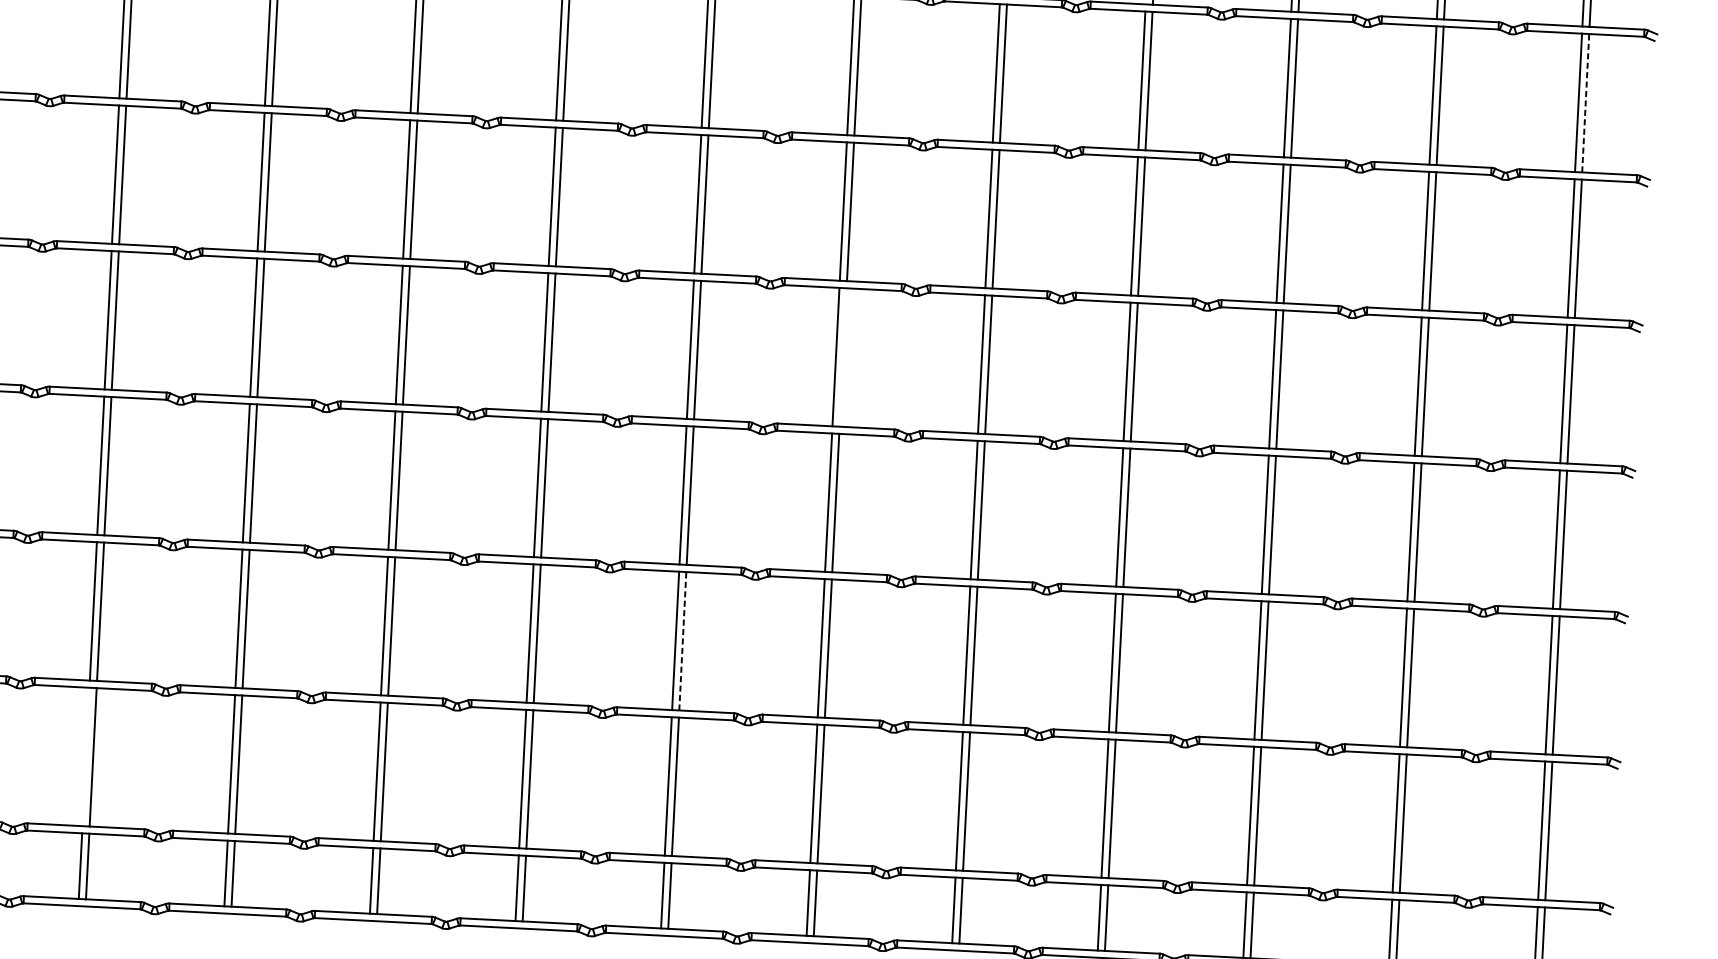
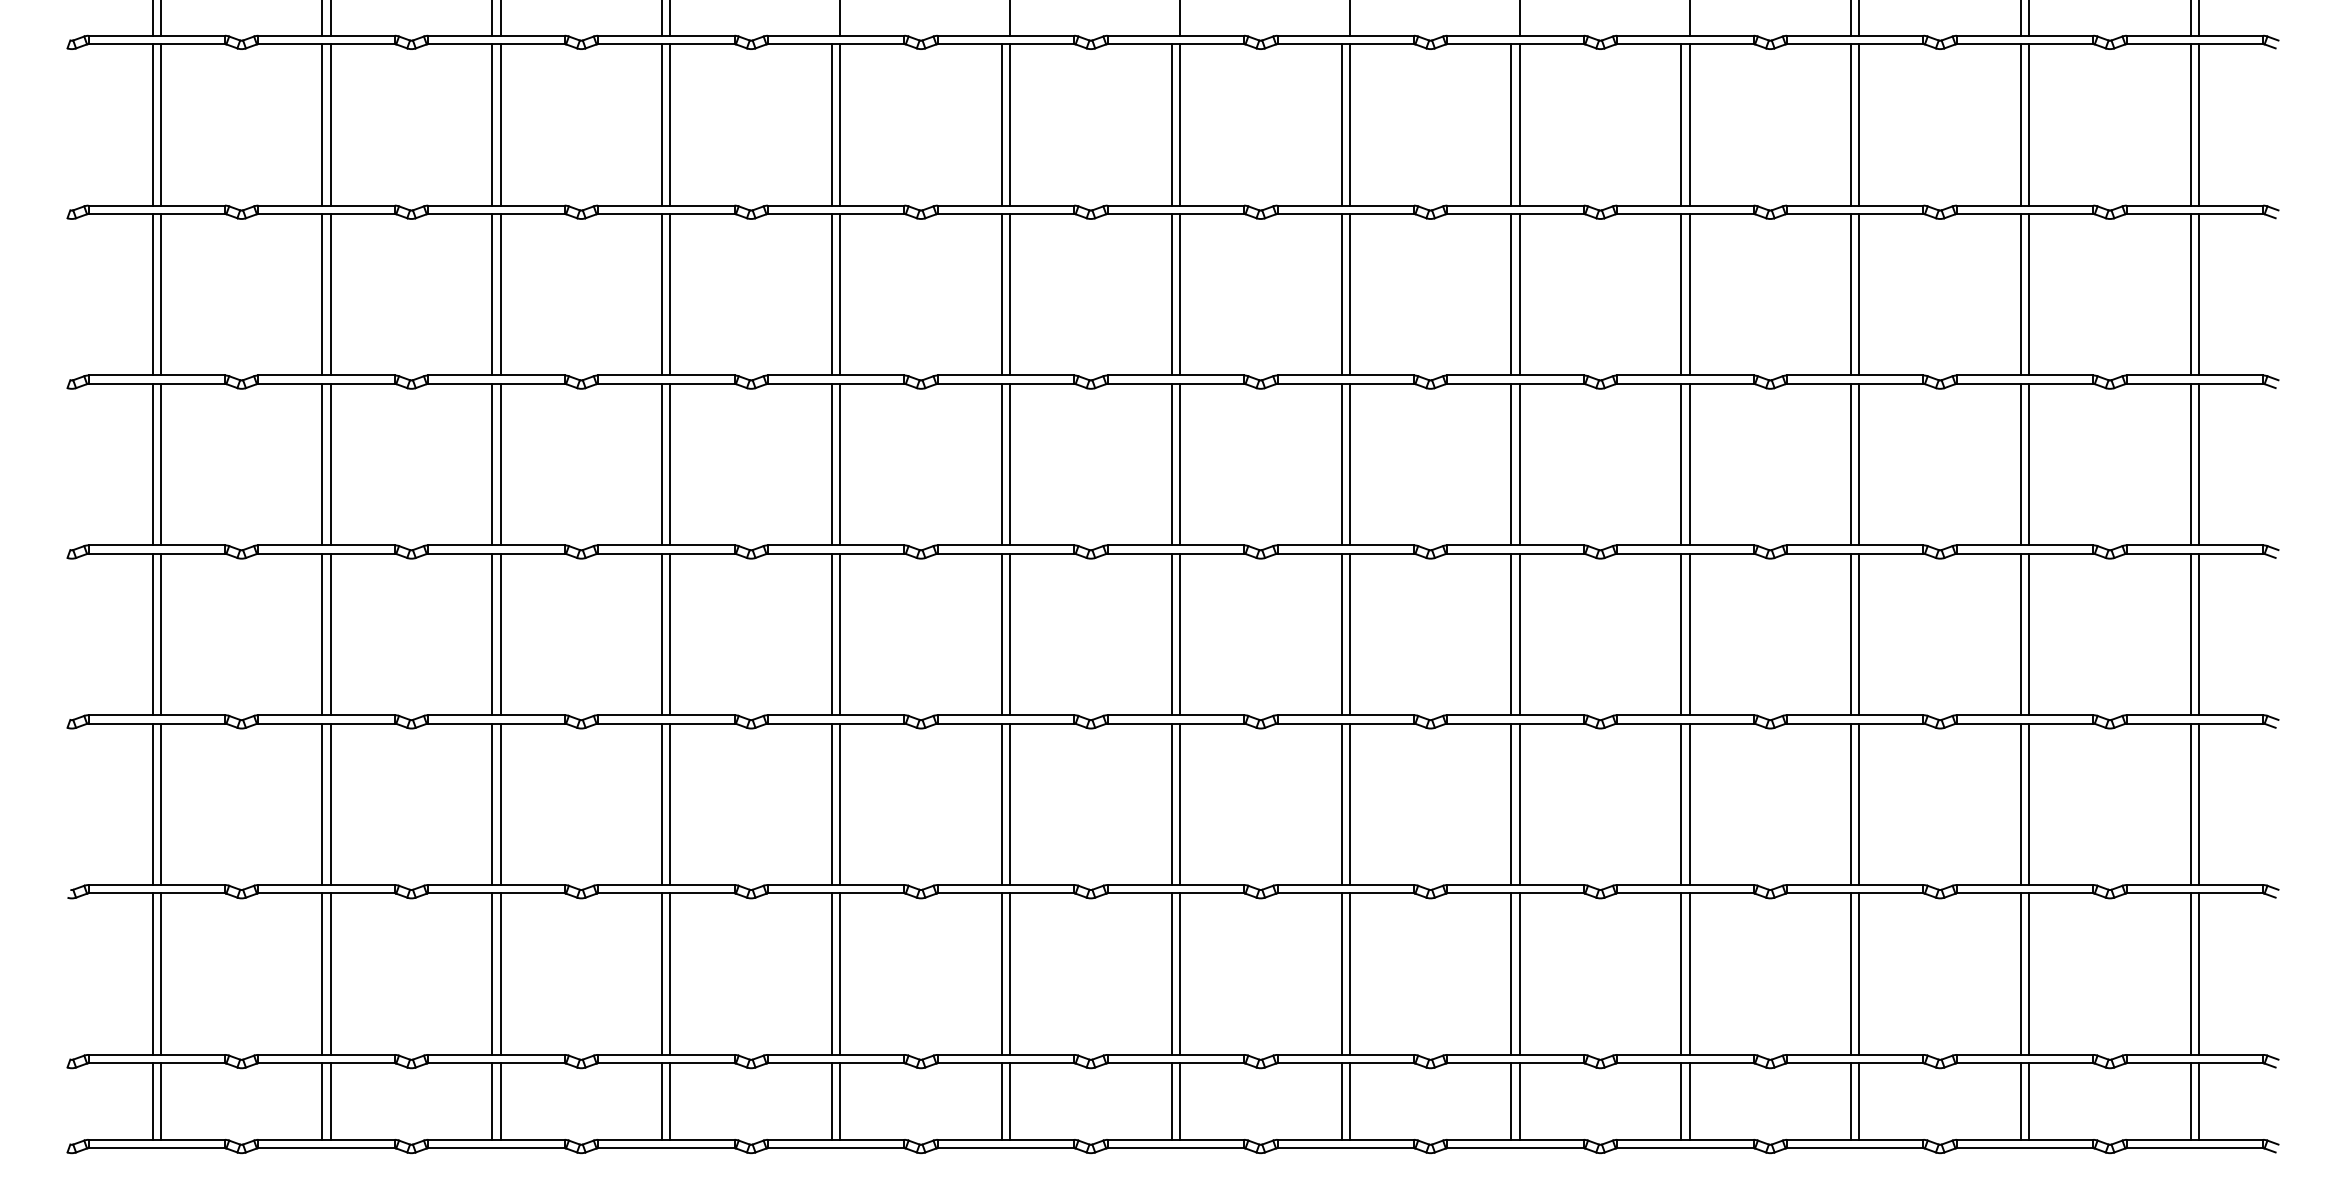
line: (1586, 102) -> (2199, 124), dashed -> solid
line: (842, 357) -> (1349, 464), added
line: (683, 641) -> (1180, 804), dashed -> solid
line: (86, 756) -> (492, 973), added

